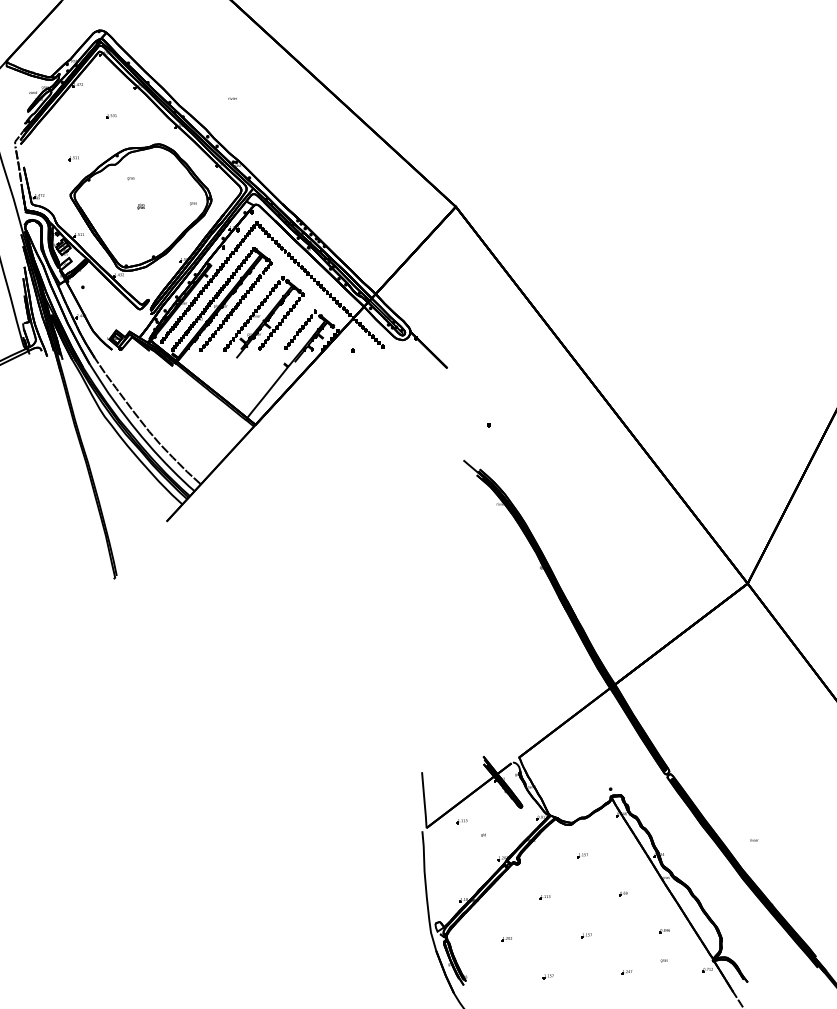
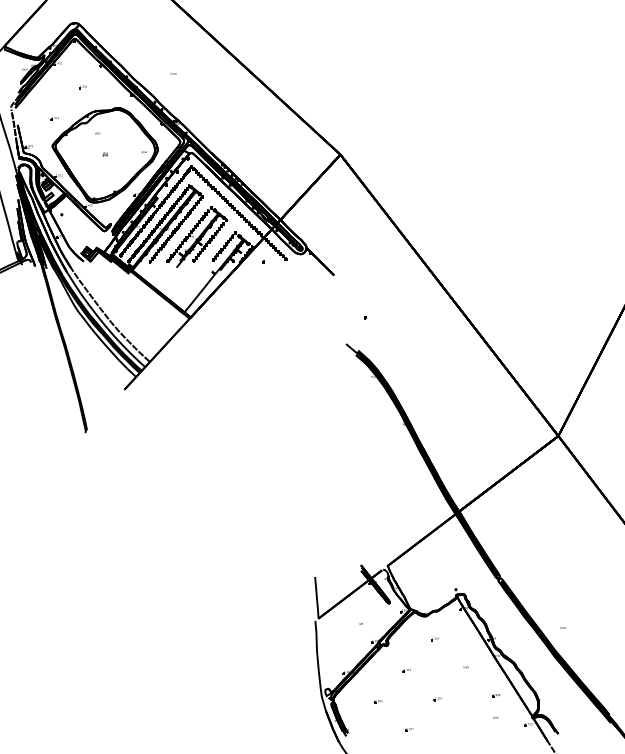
part: (461, 821) -> (344, 613), removed
part: (626, 972) -> (467, 726), removed

